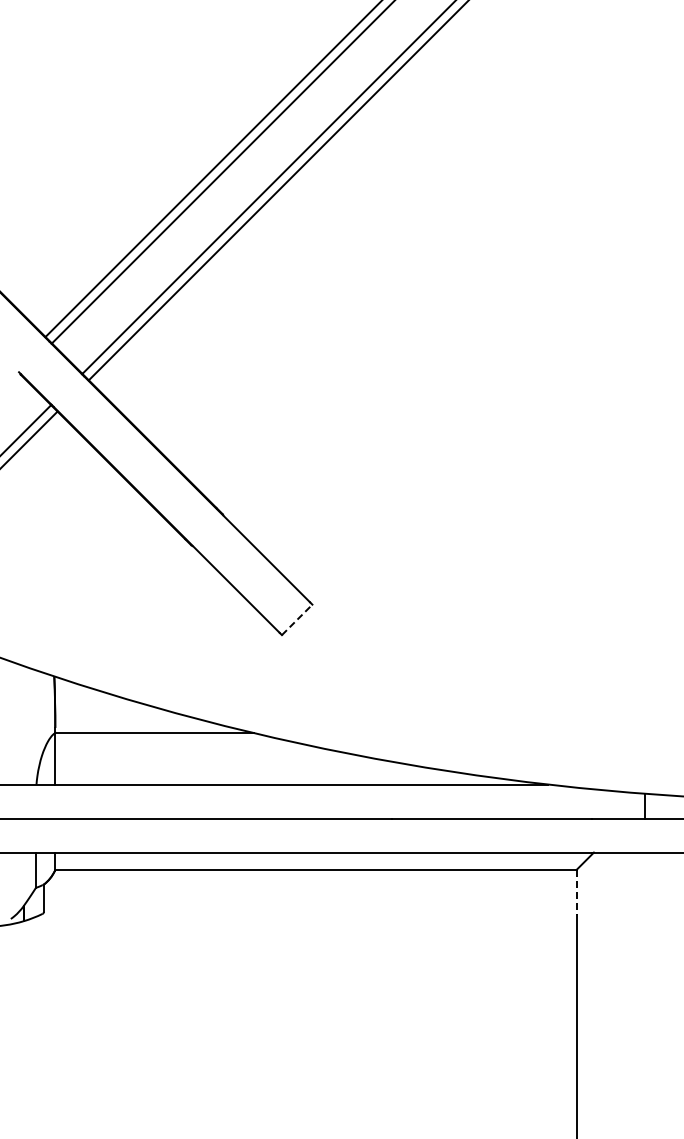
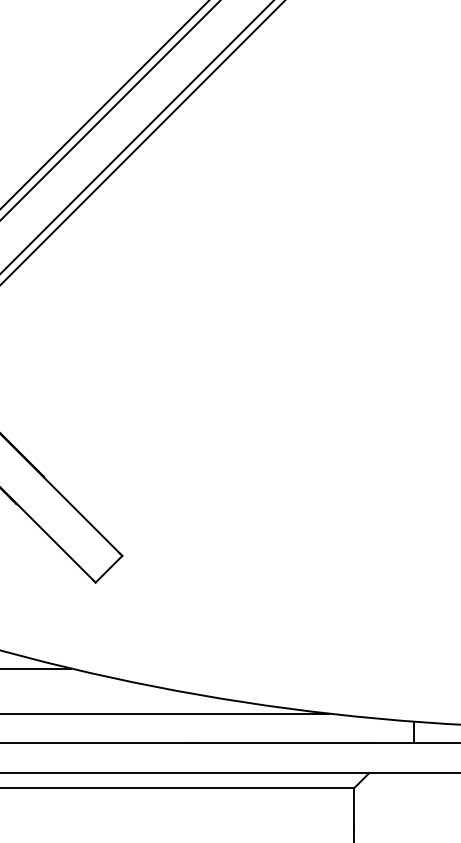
line: (297, 619) -> (109, 568), dashed -> solid
line: (576, 892) -> (353, 808), dashed -> solid

